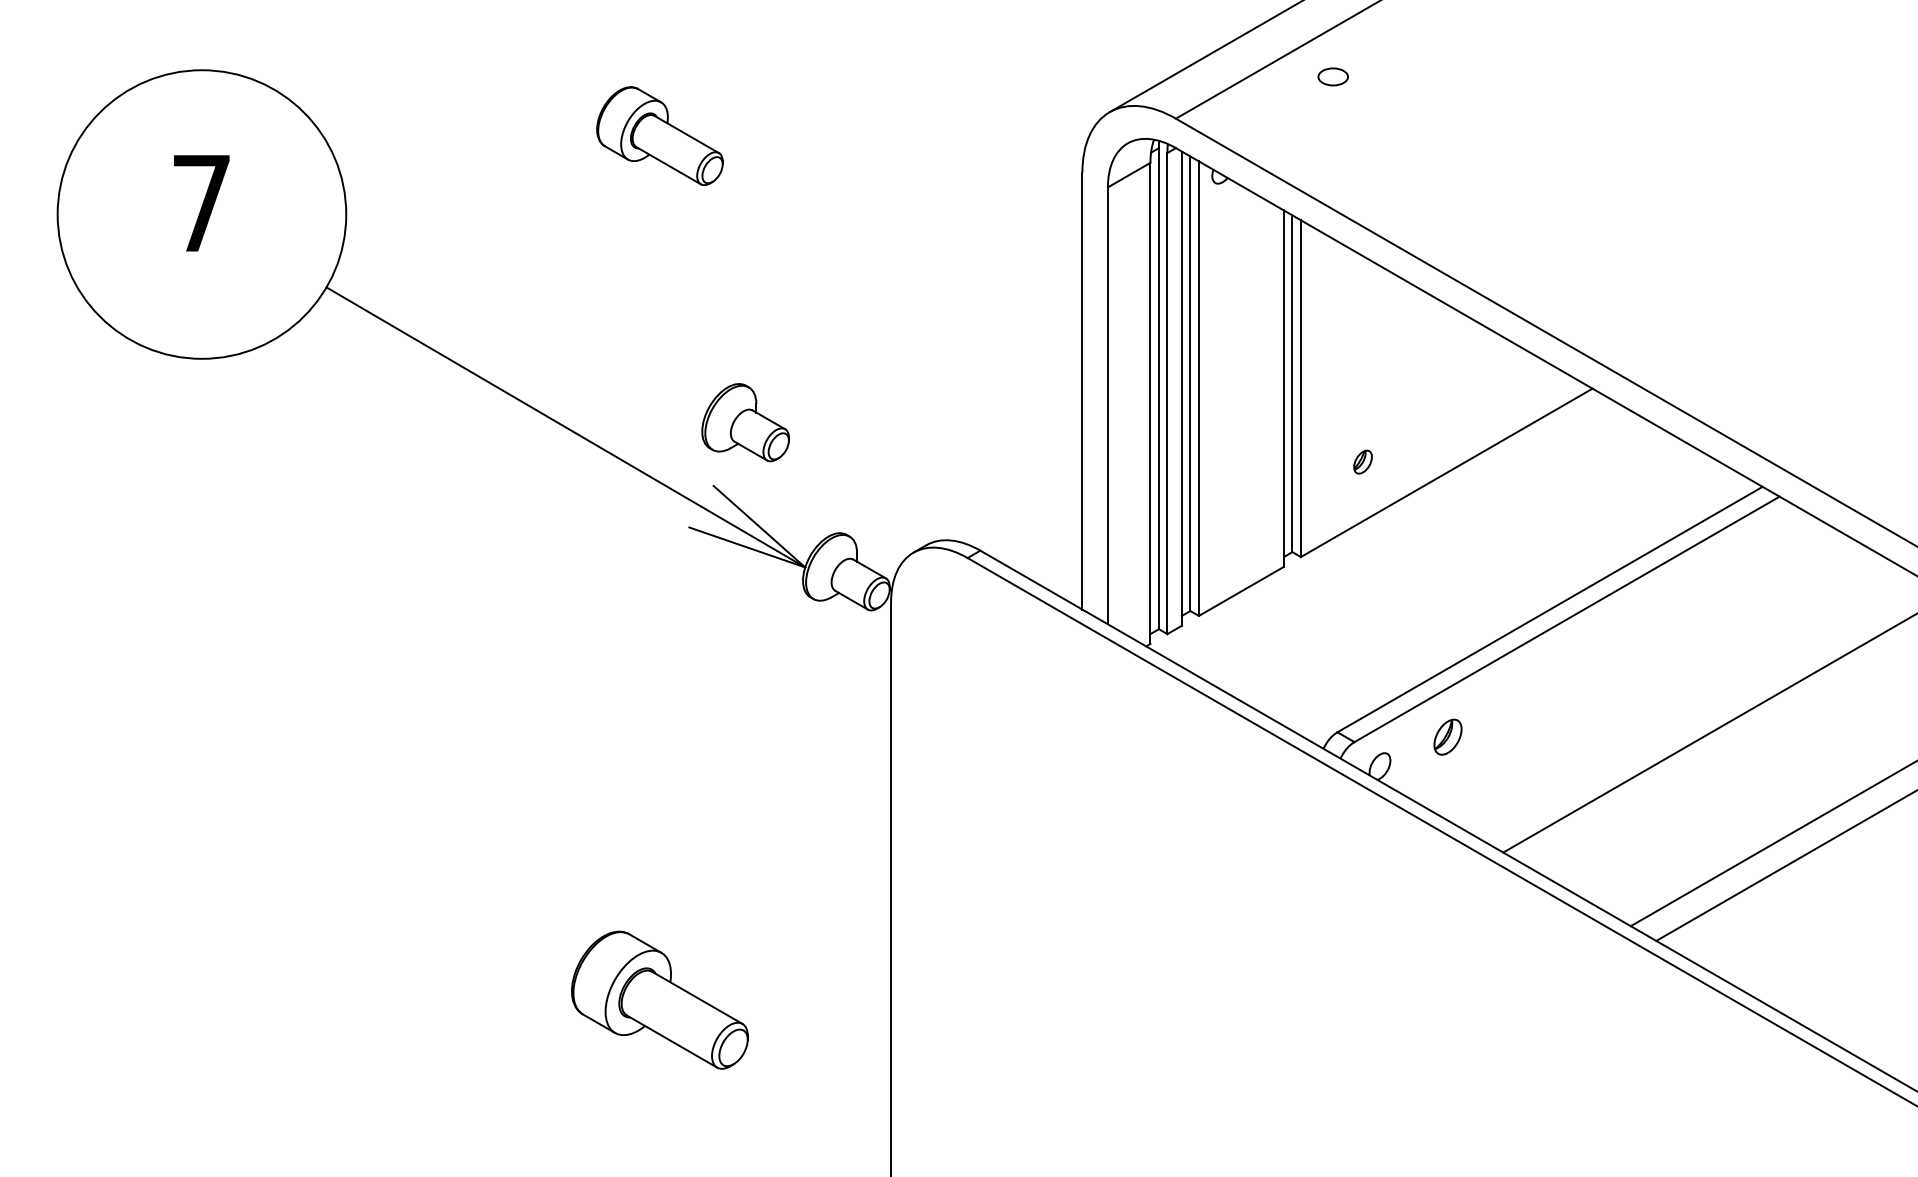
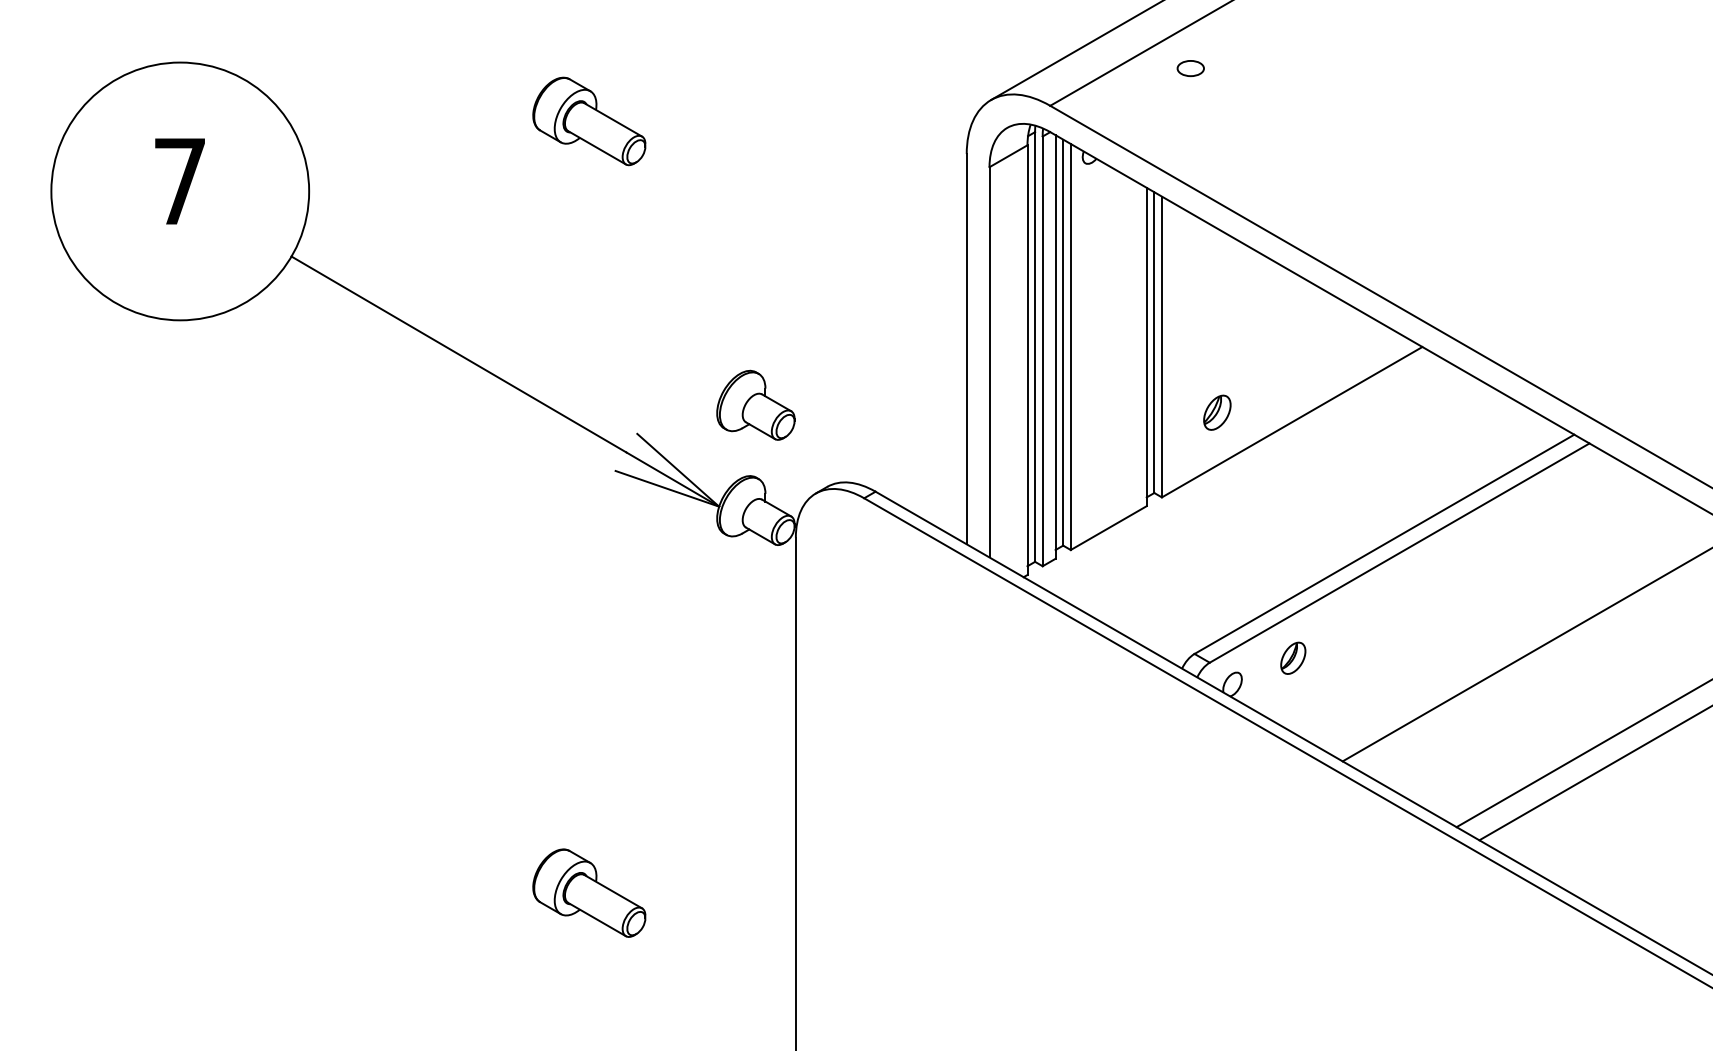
part: (745, 421) -> (755, 404), moved
part: (1363, 461) -> (1217, 412), size x1.67
part: (660, 999) -> (589, 892), size x0.71

